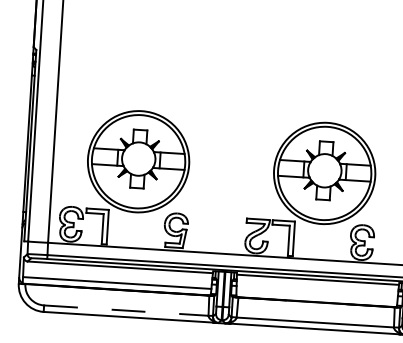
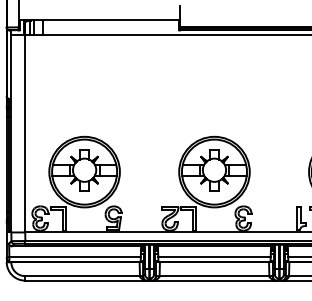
line: (316, 295) -> (214, 257), added
line: (127, 311) -> (83, 276), dashed -> solid

